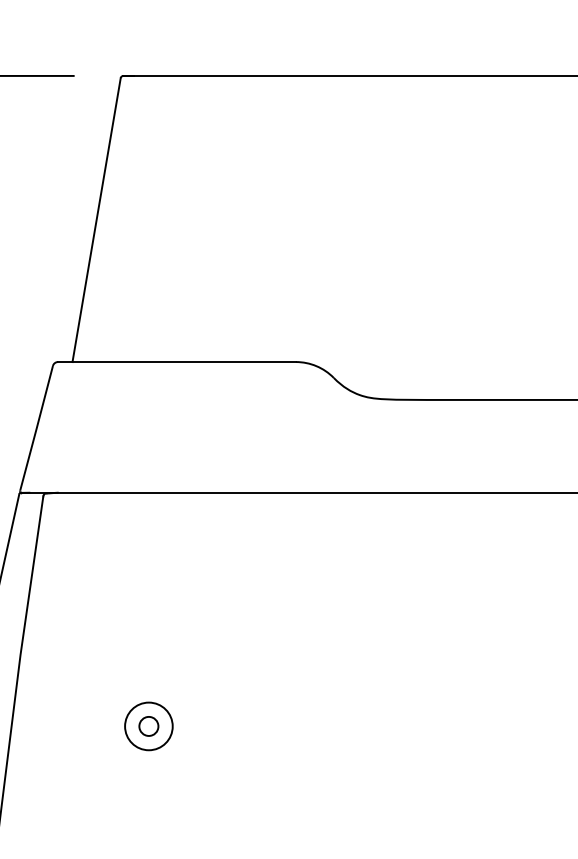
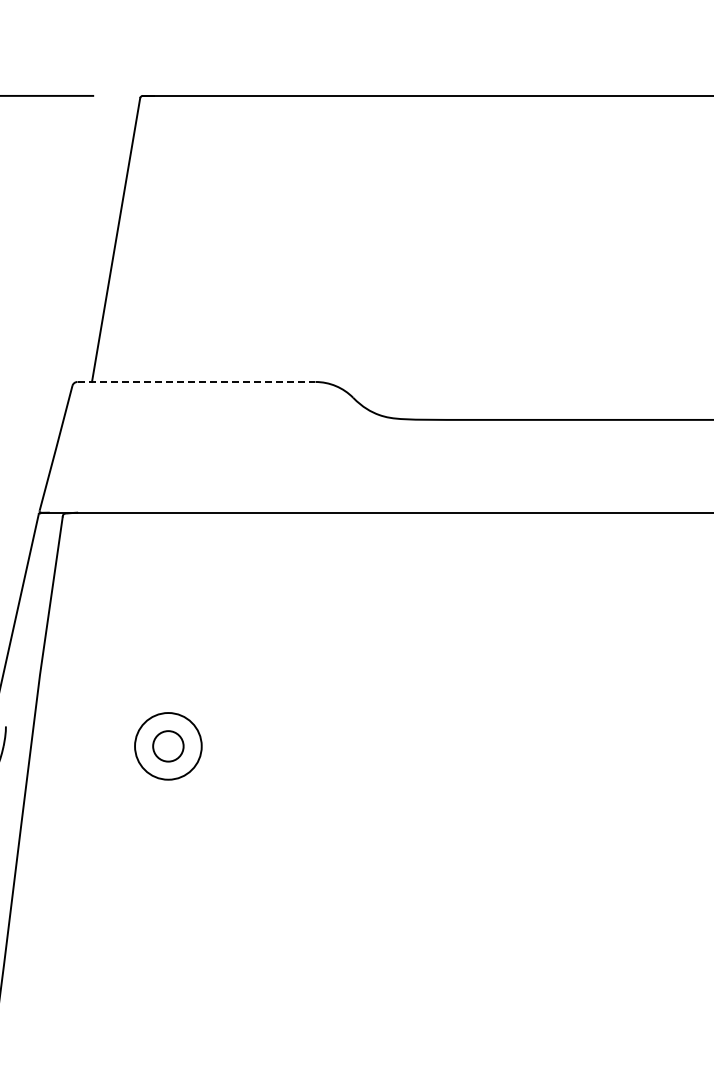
line: (177, 361) -> (196, 381), solid -> dashed
circle: (148, 725) -> (167, 745), size x1.6
circle: (149, 726) -> (168, 746), size x1.4

